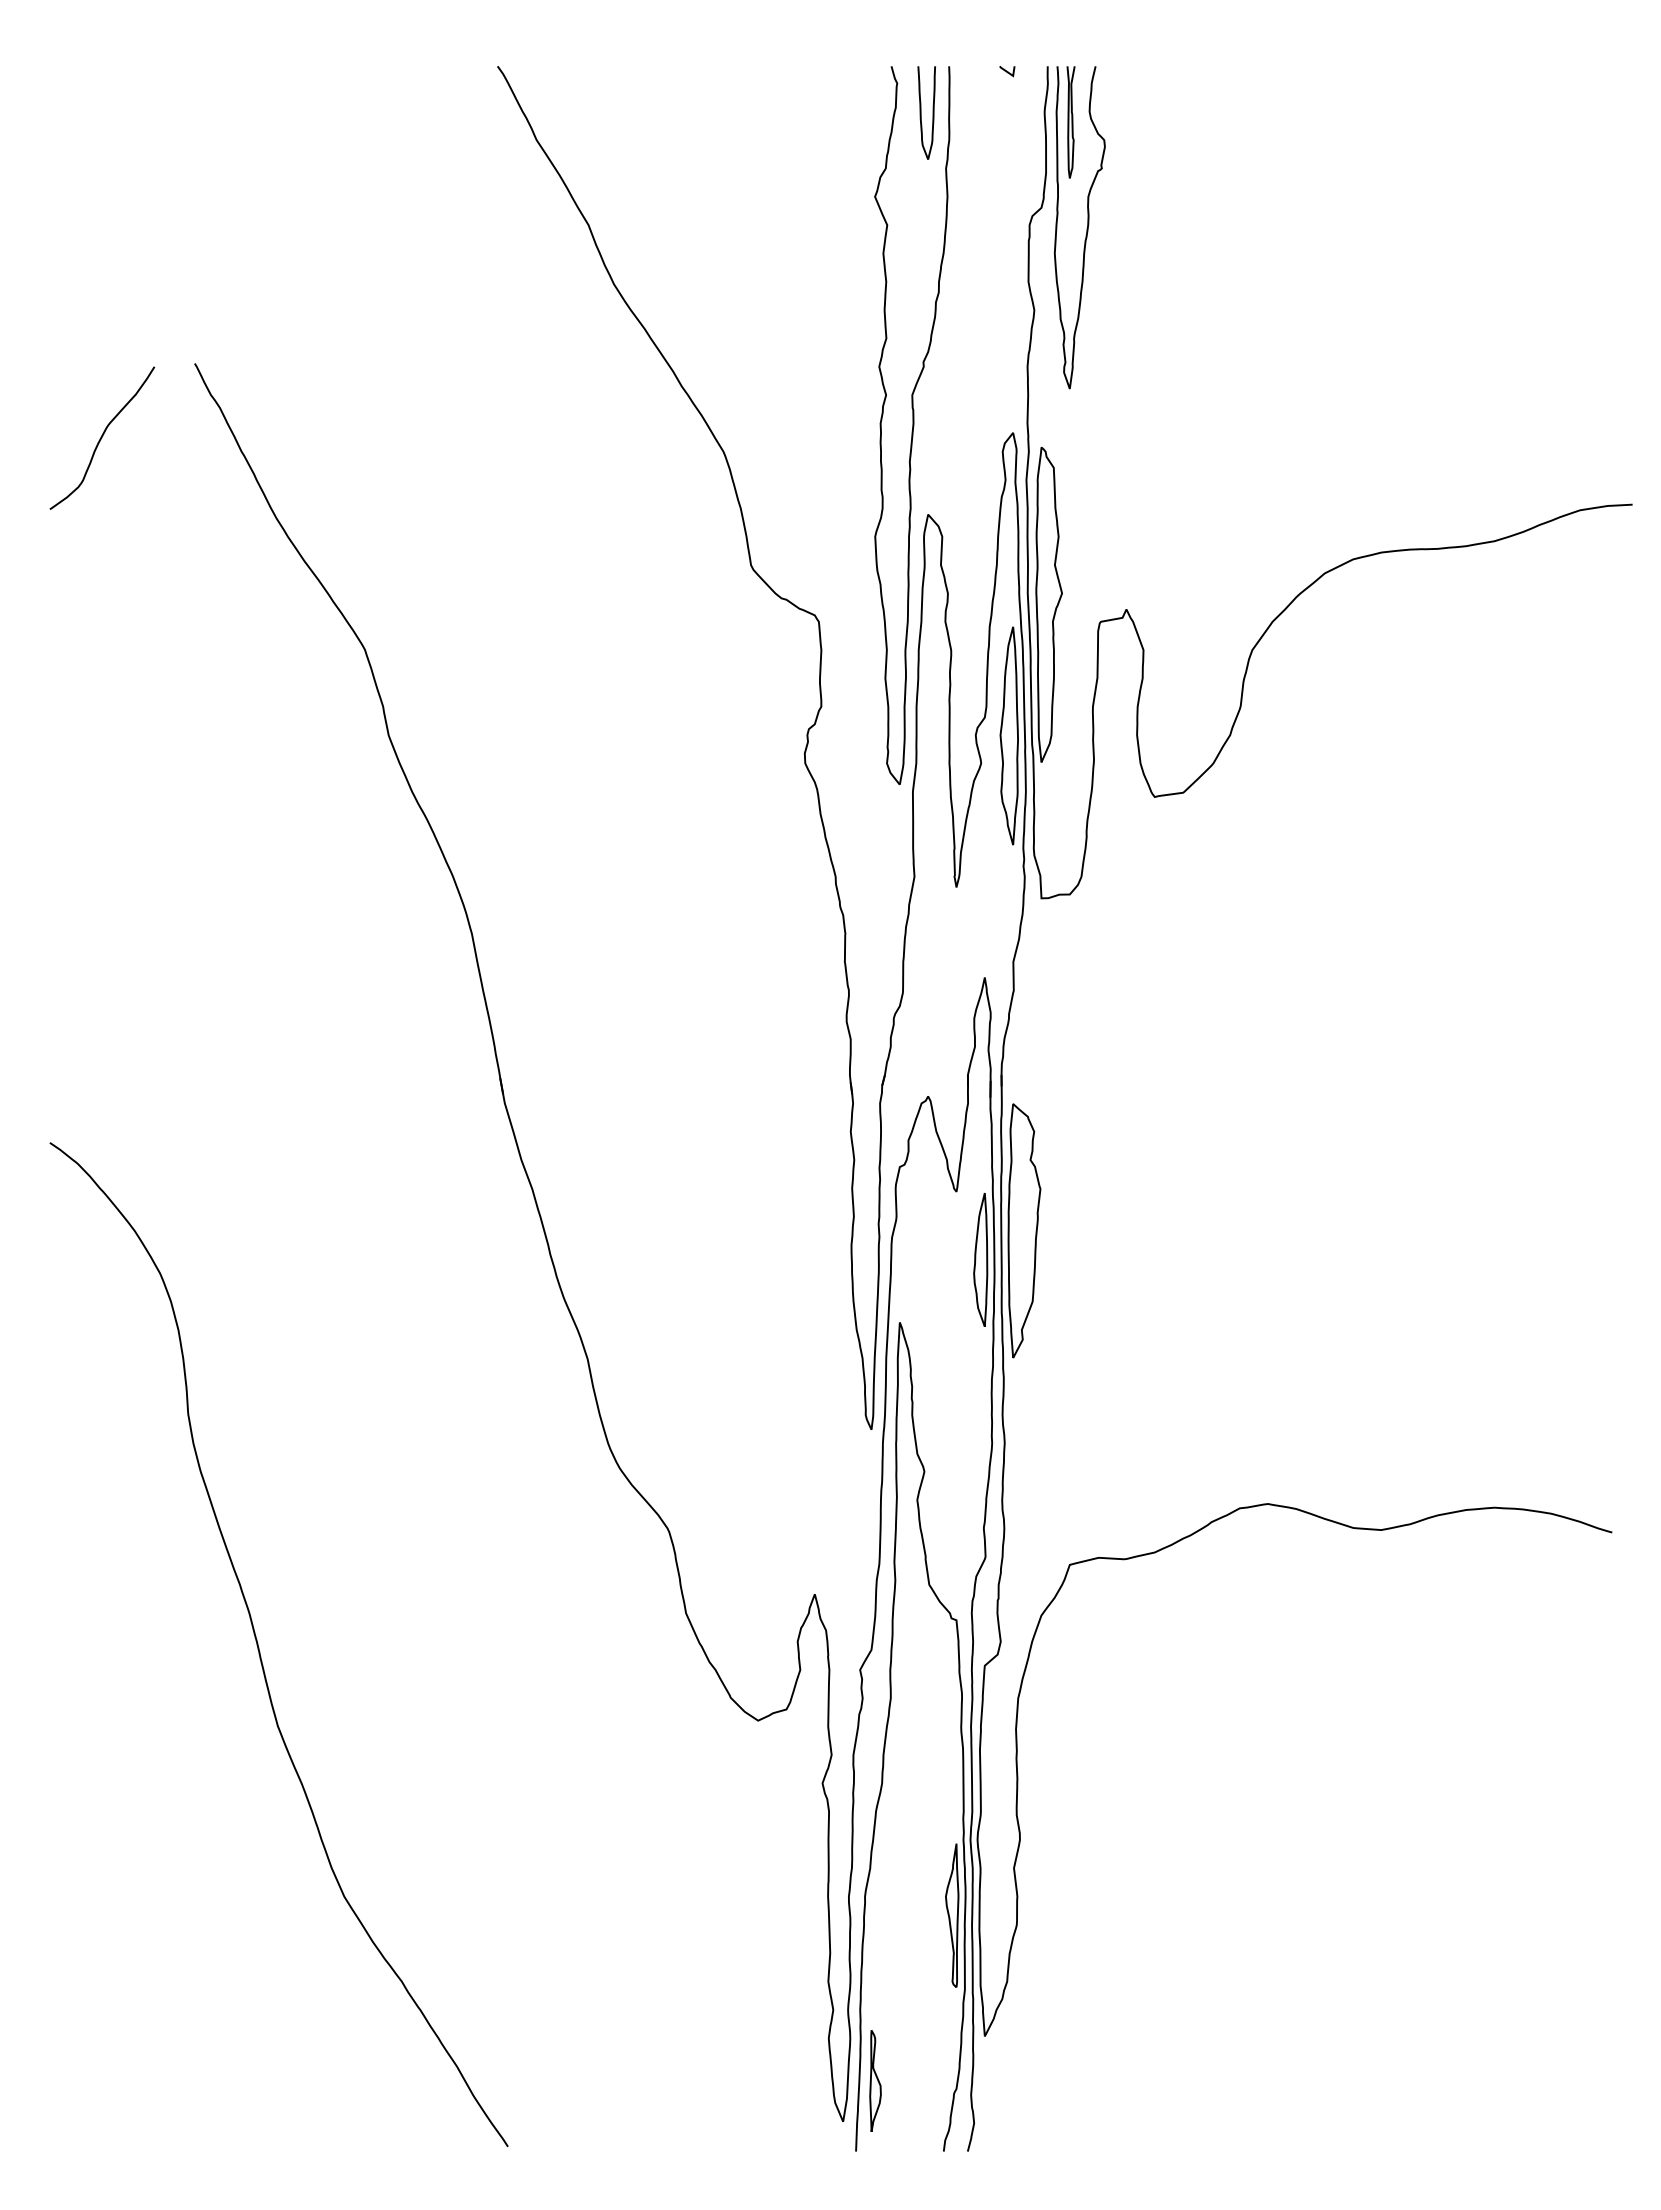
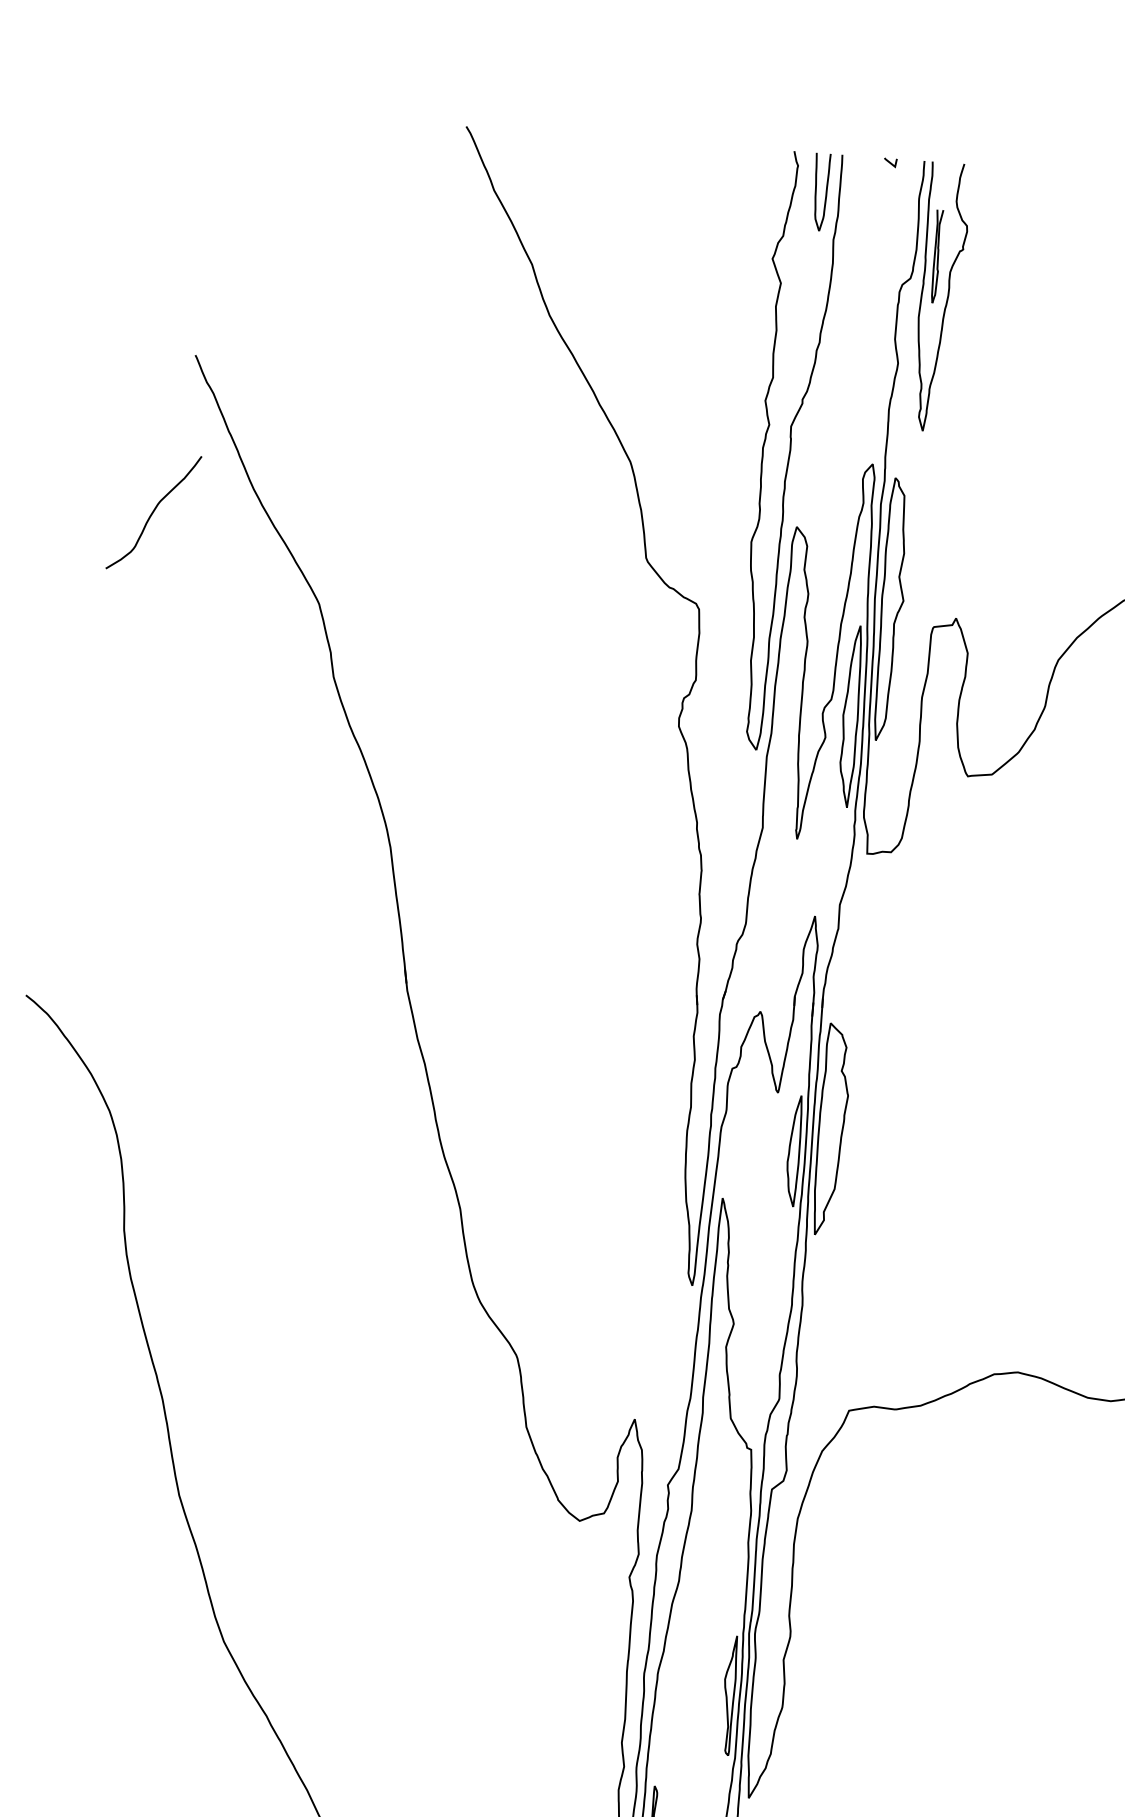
part: (1070, 122) -> (936, 256), moved
curve: (102, 437) -> (154, 512), moved

